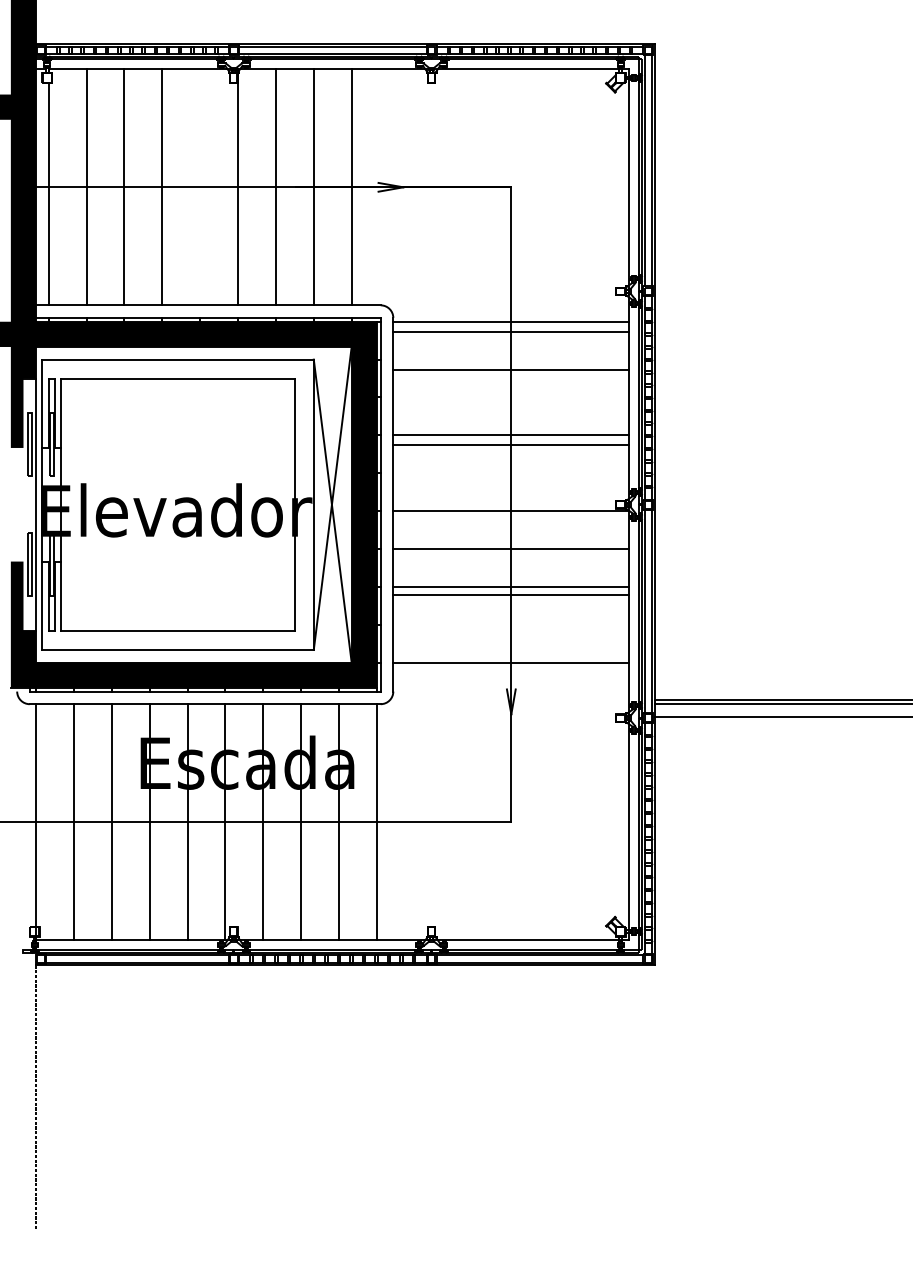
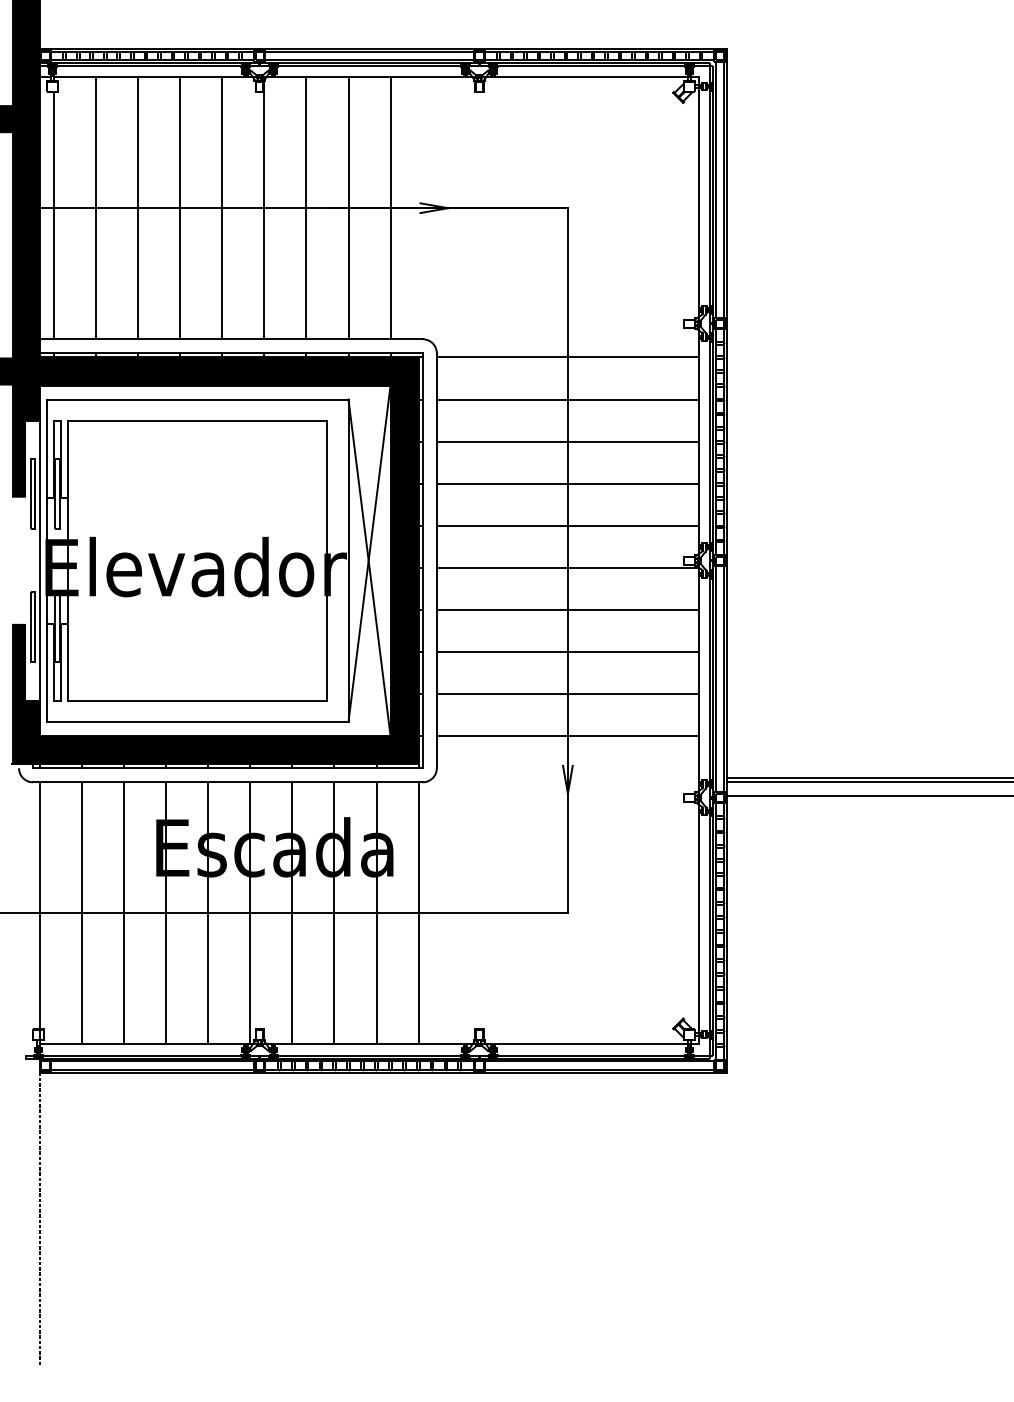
line: (200, 187) -> (222, 208), added
line: (510, 331) -> (567, 399), moved
line: (510, 369) -> (567, 441), moved
line: (510, 445) -> (567, 525), moved
line: (510, 594) -> (567, 693), moved

